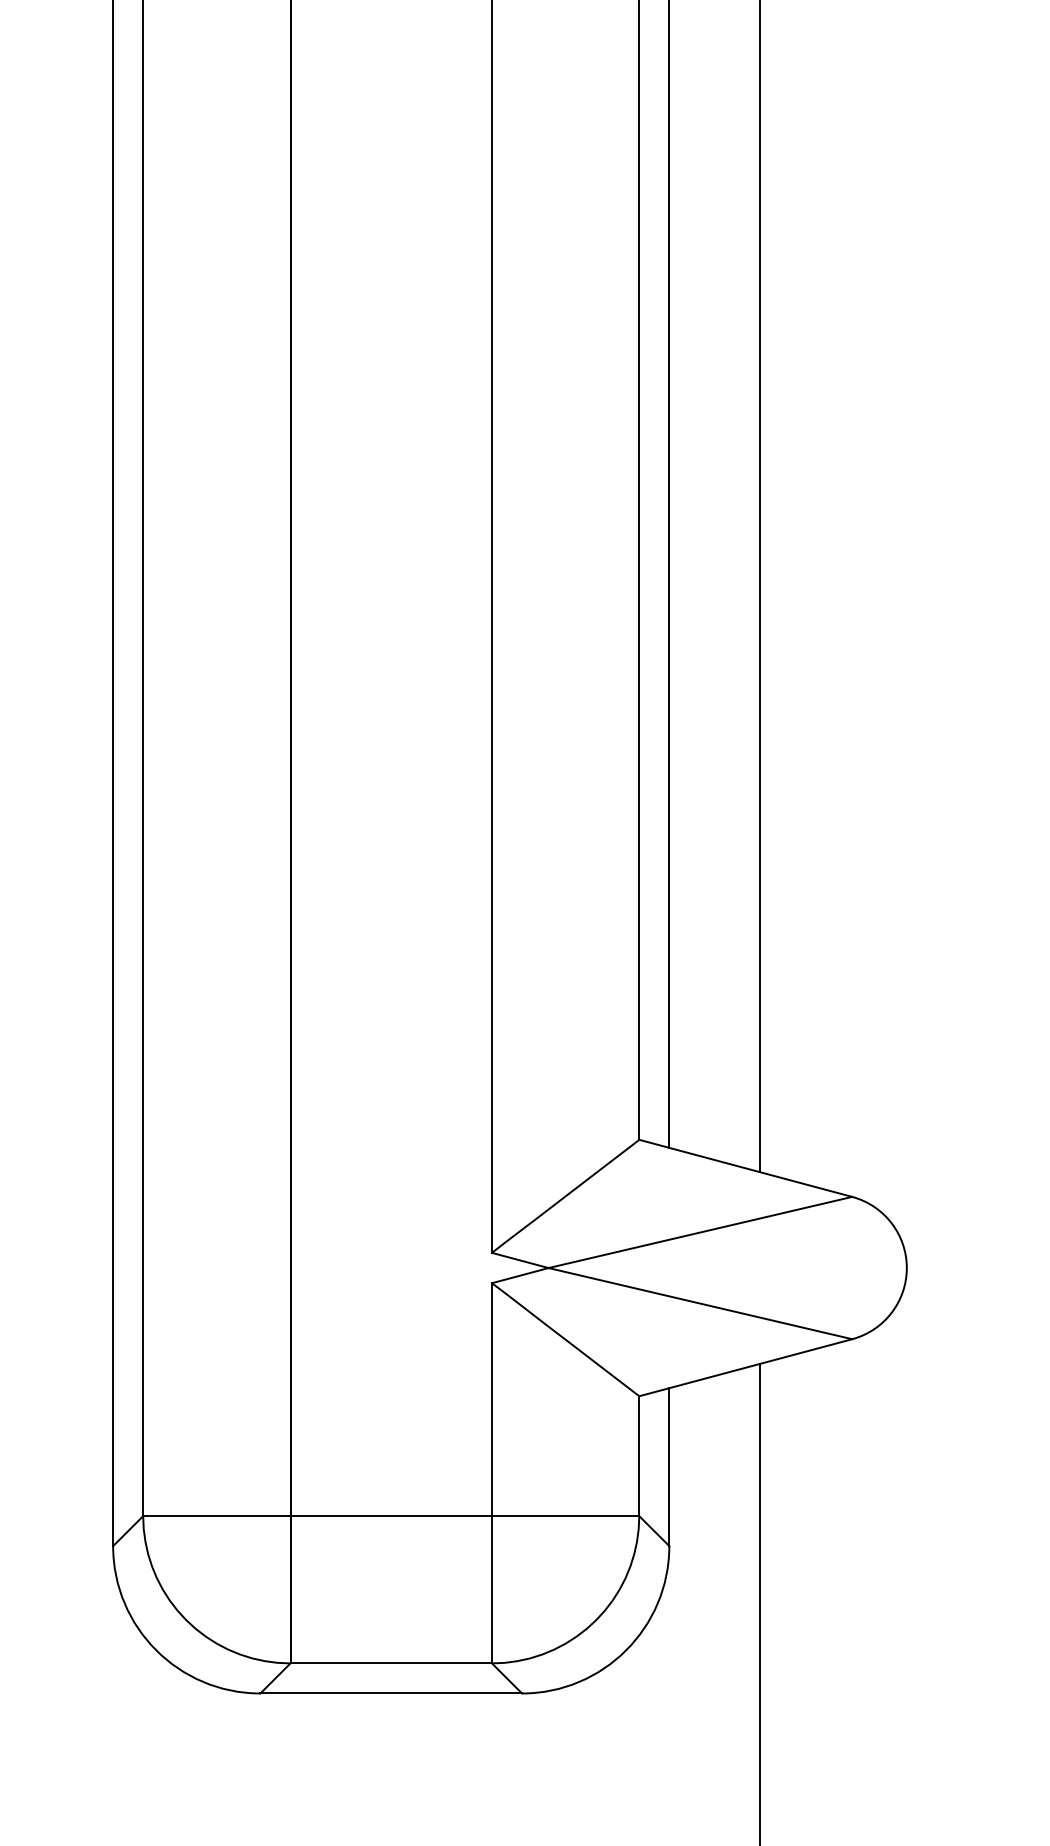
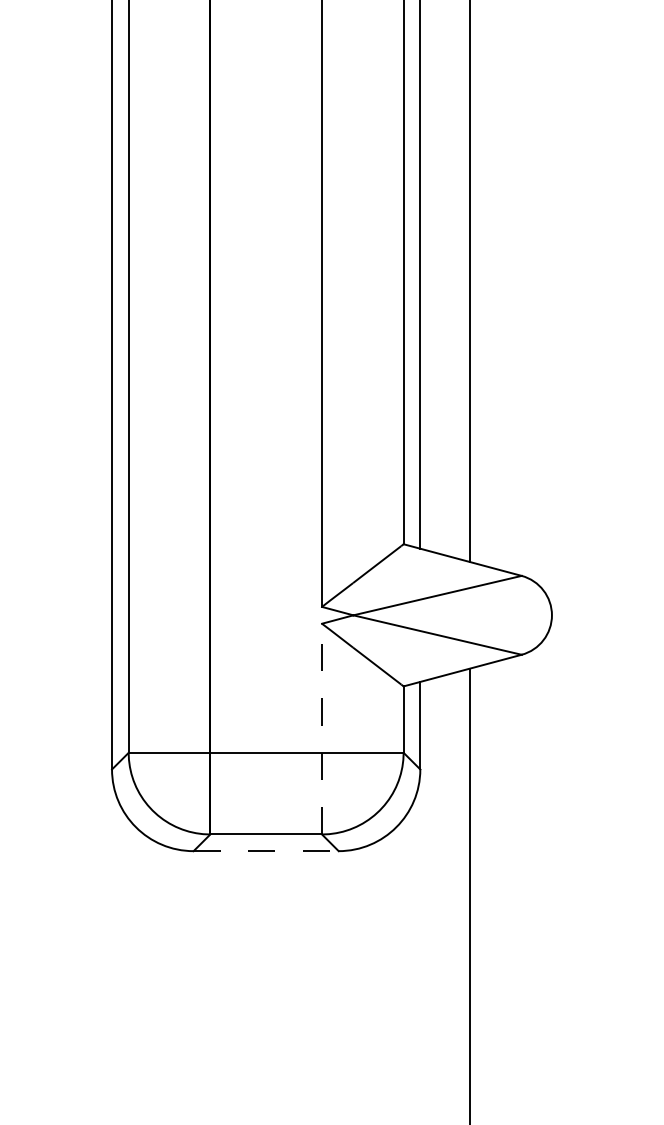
line: (492, 1472) -> (322, 728), solid -> dashed
line: (391, 1694) -> (266, 851), solid -> dashed

